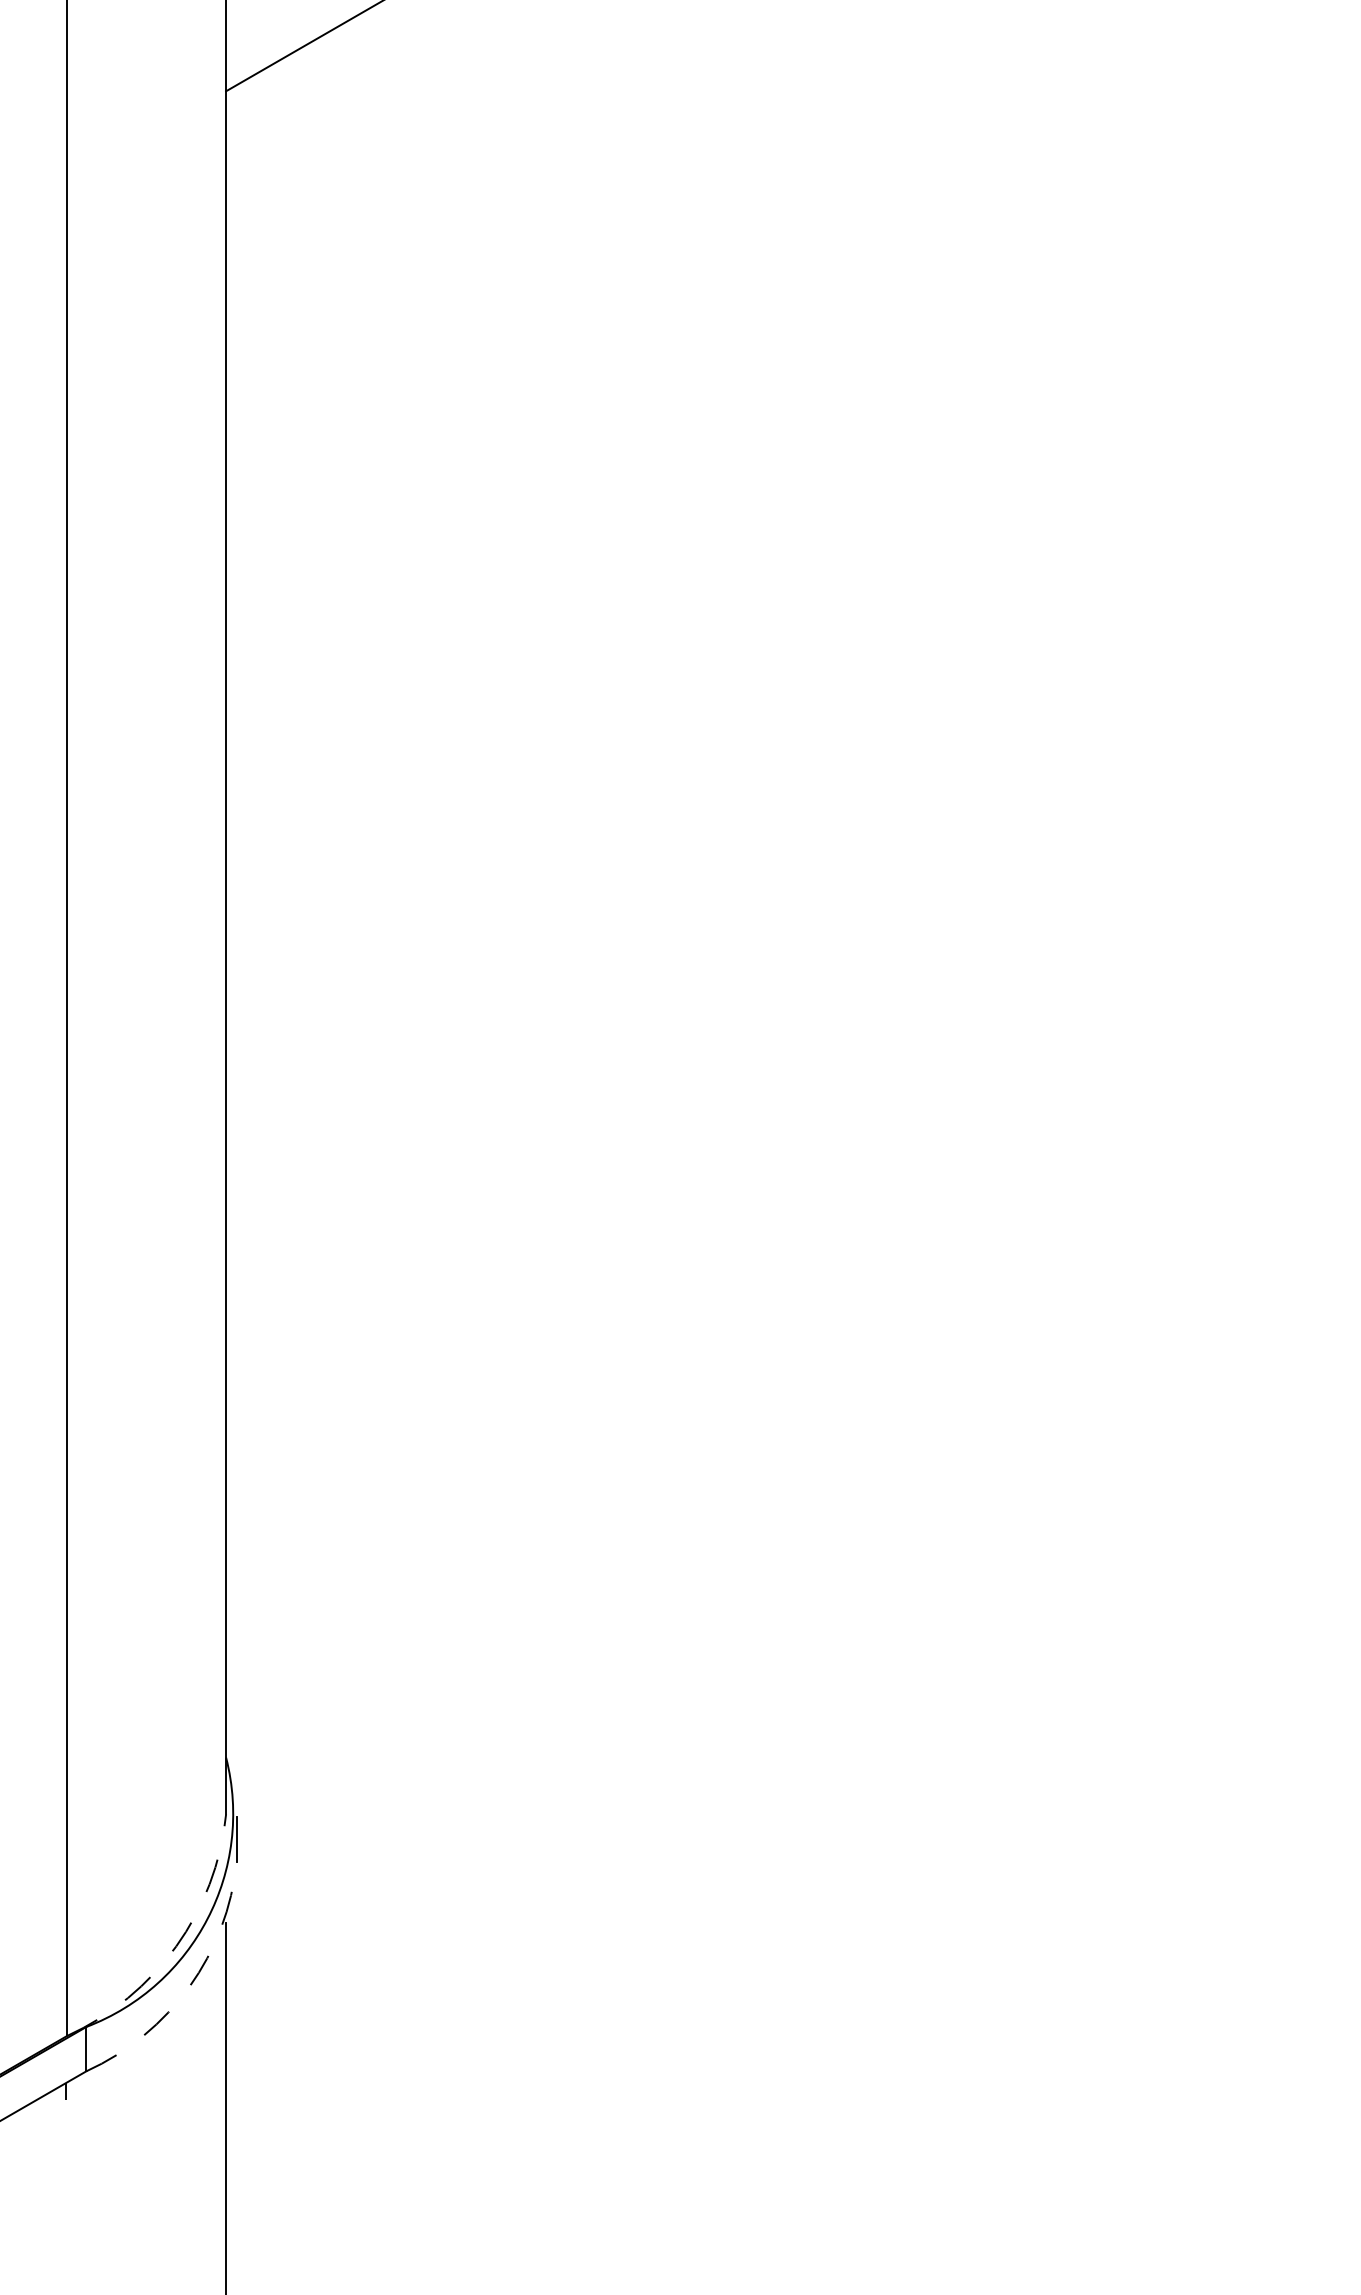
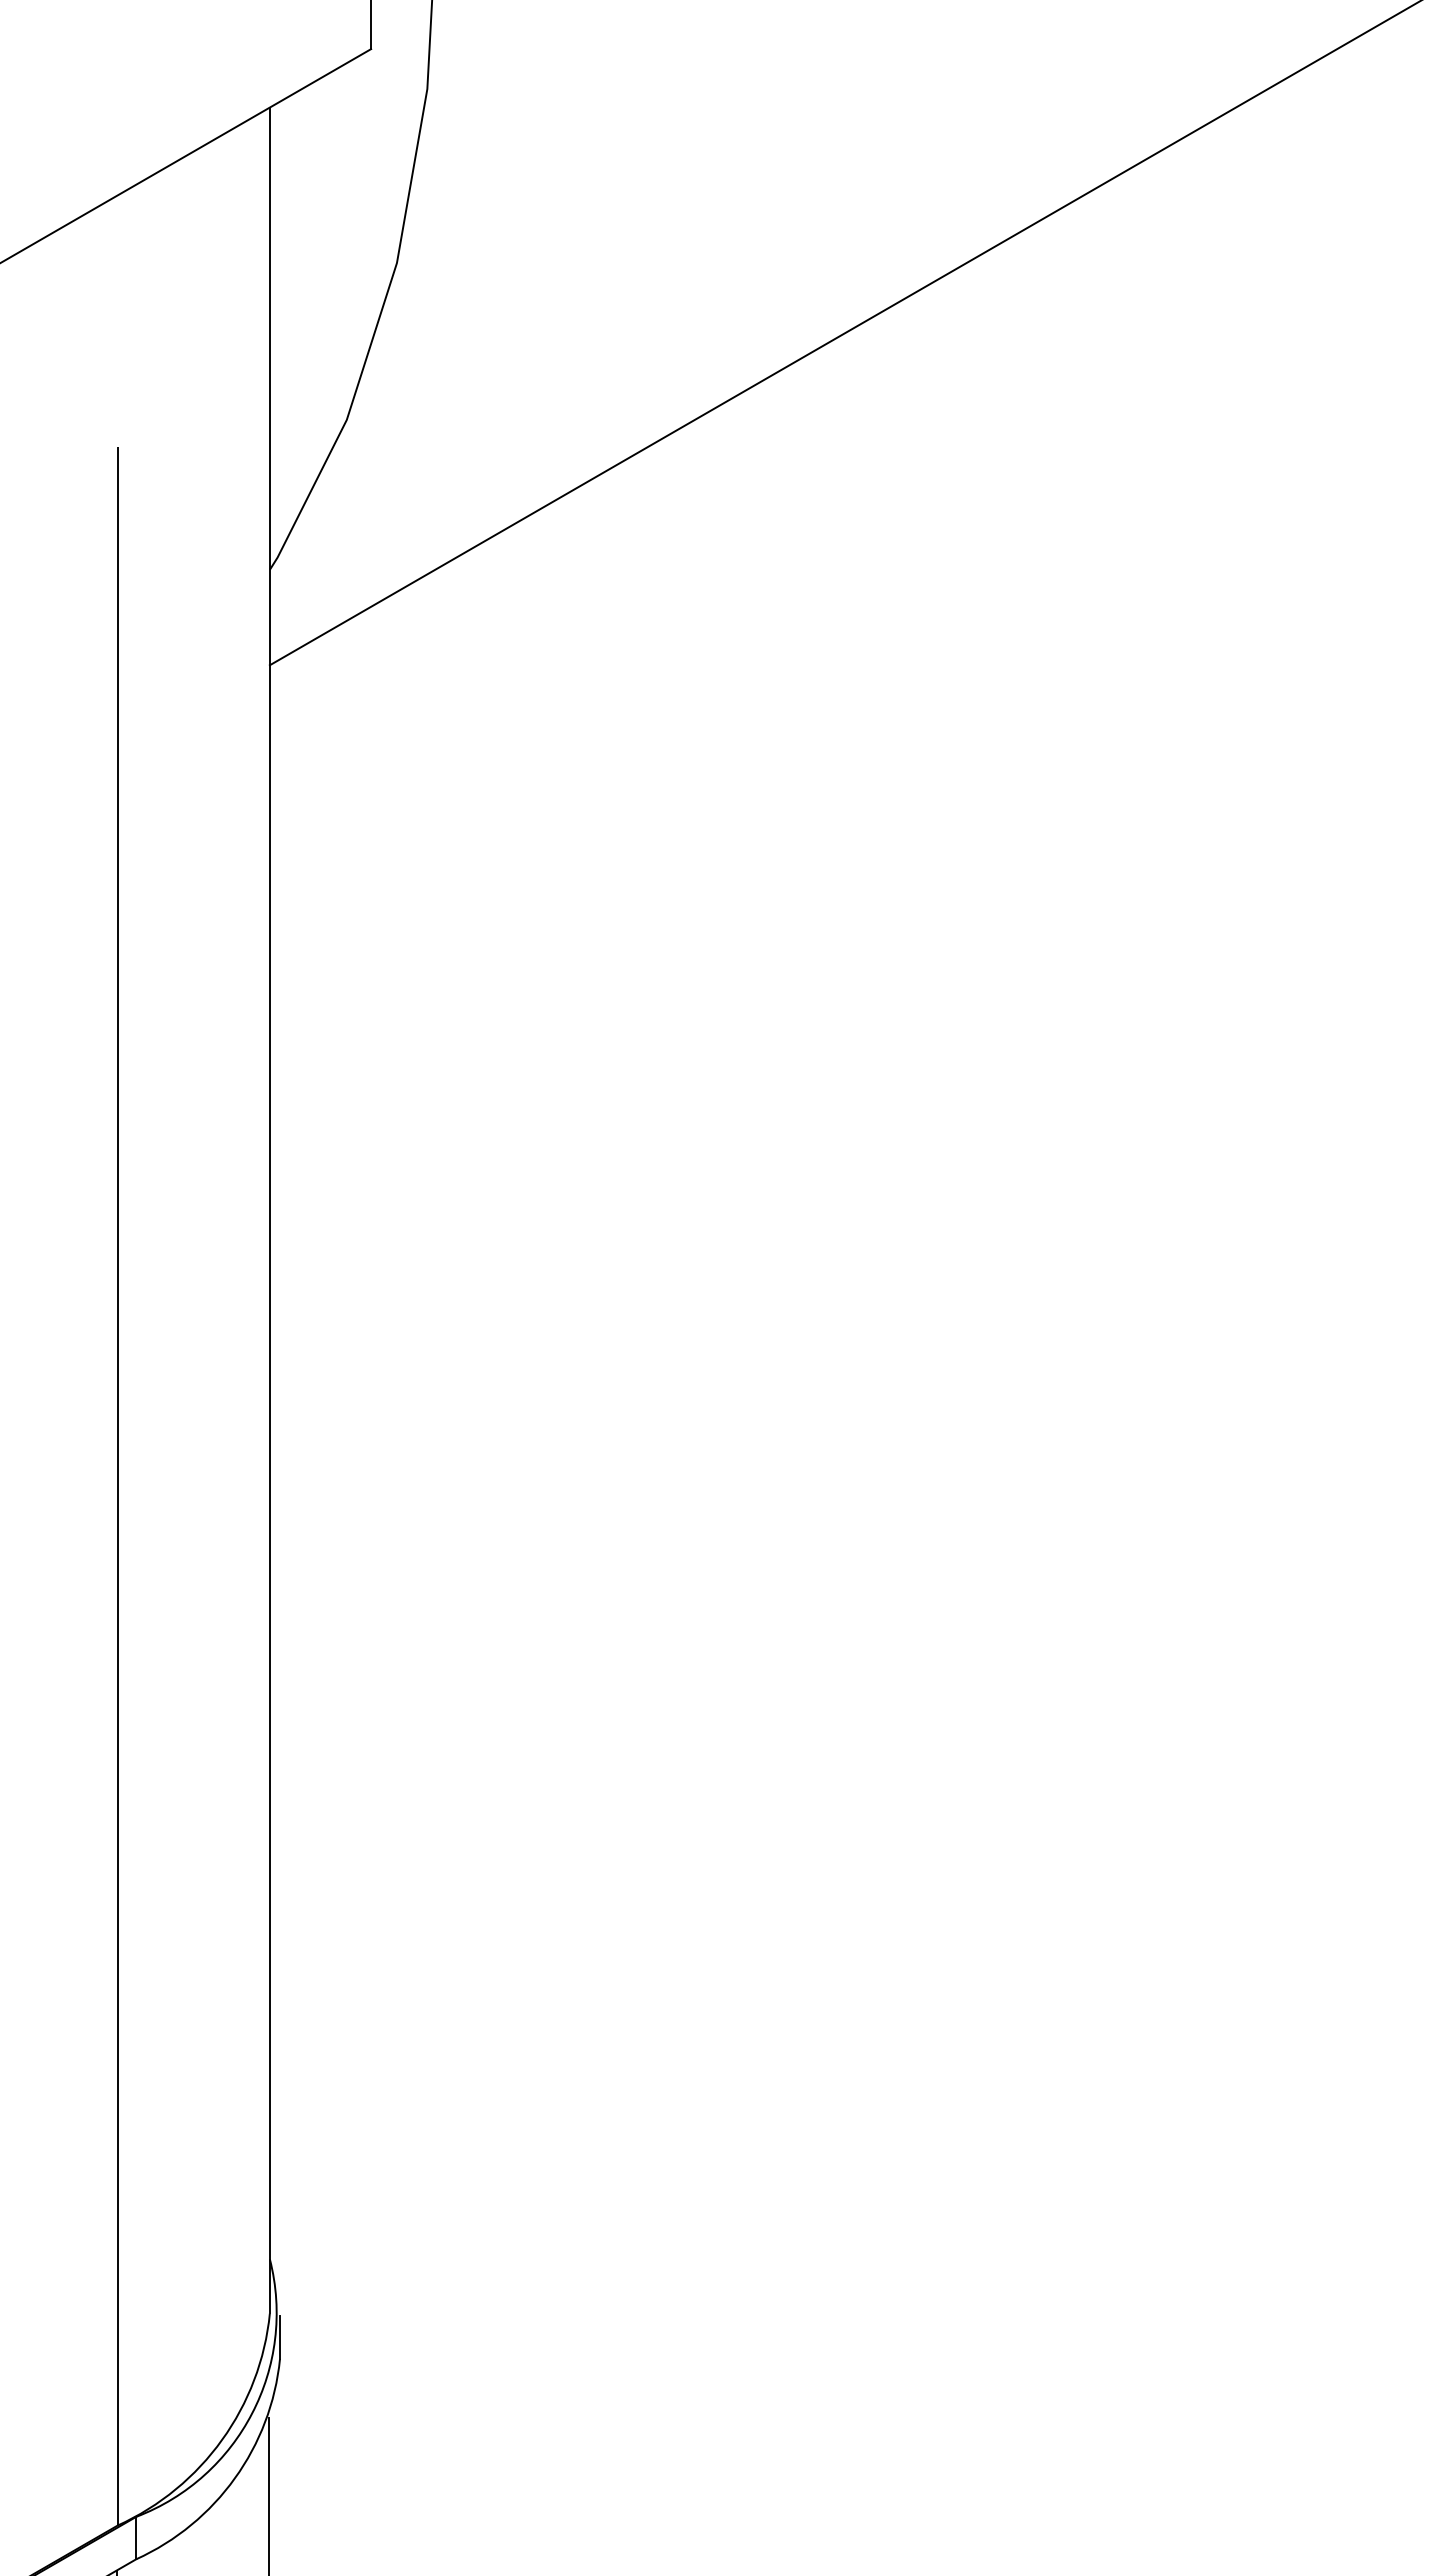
arc: (176, 1946) -> (222, 2439), dashed -> solid
arc: (189, 1986) -> (234, 2478), dashed -> solid

